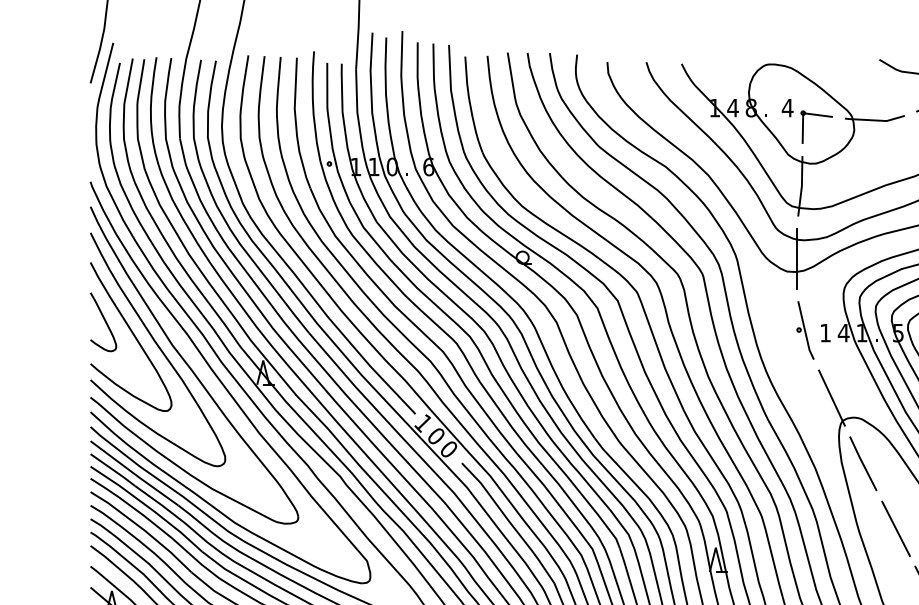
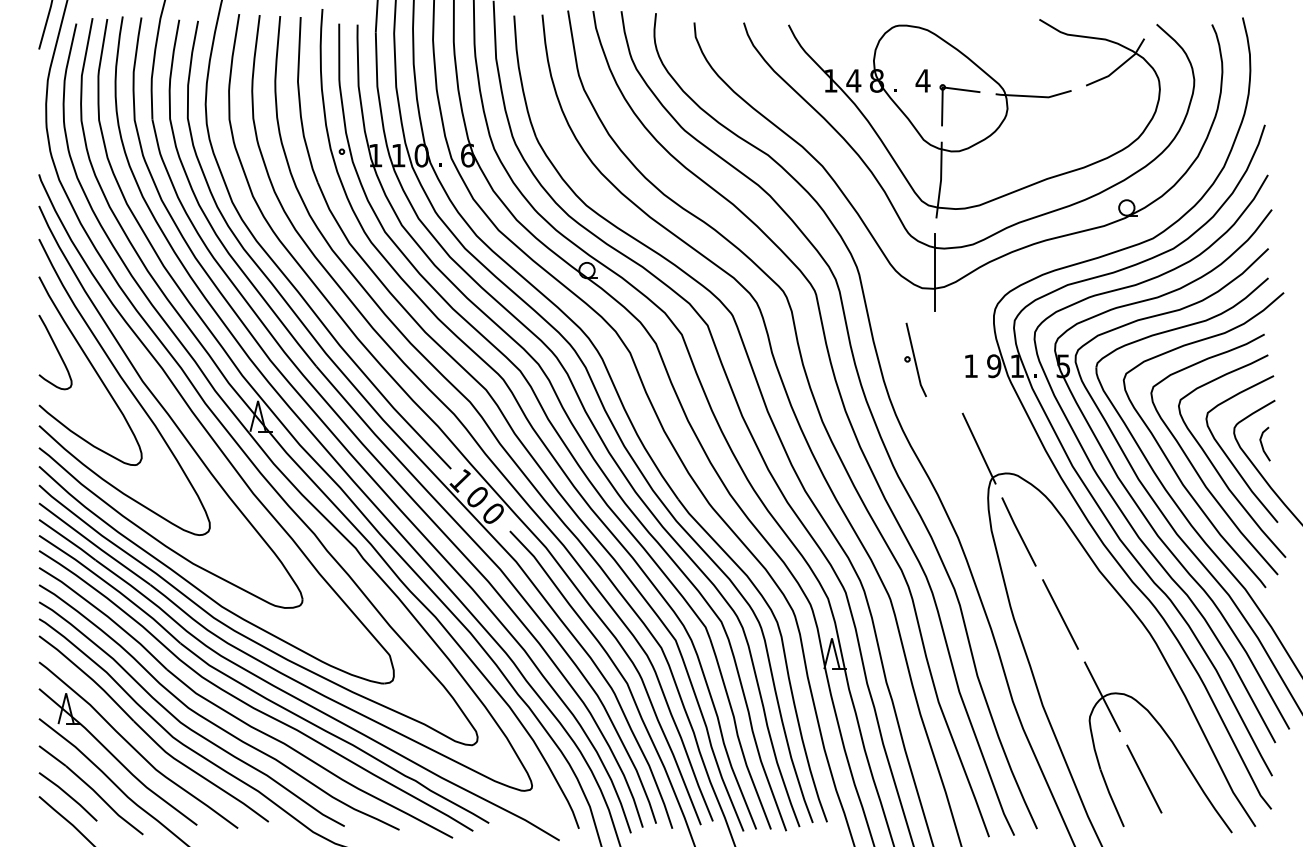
part: (805, 330) -> (915, 359), moved
text: (843, 333) -> (993, 366), 4 -> 9

